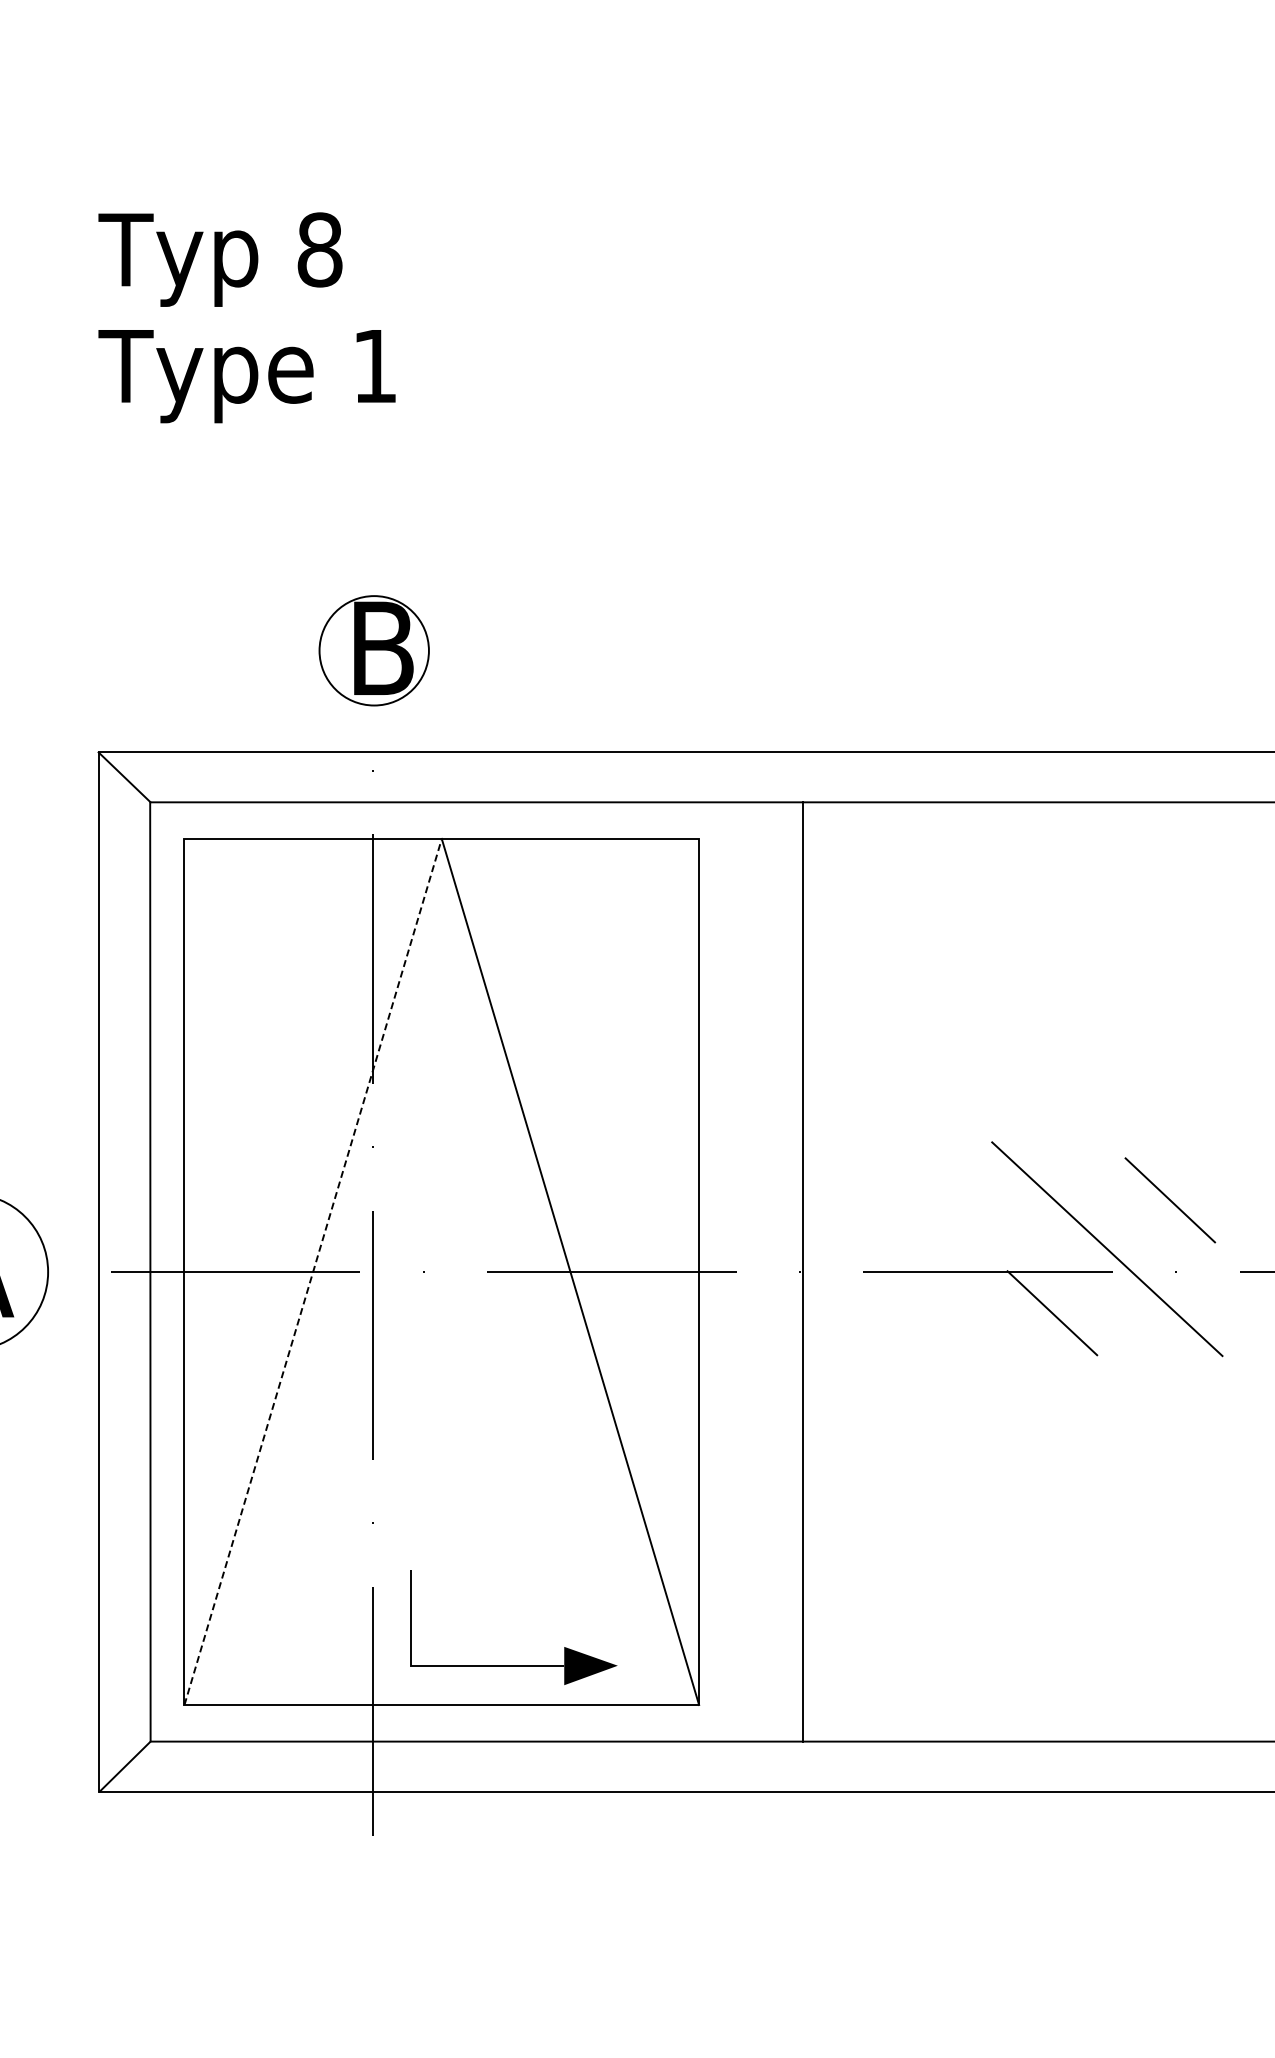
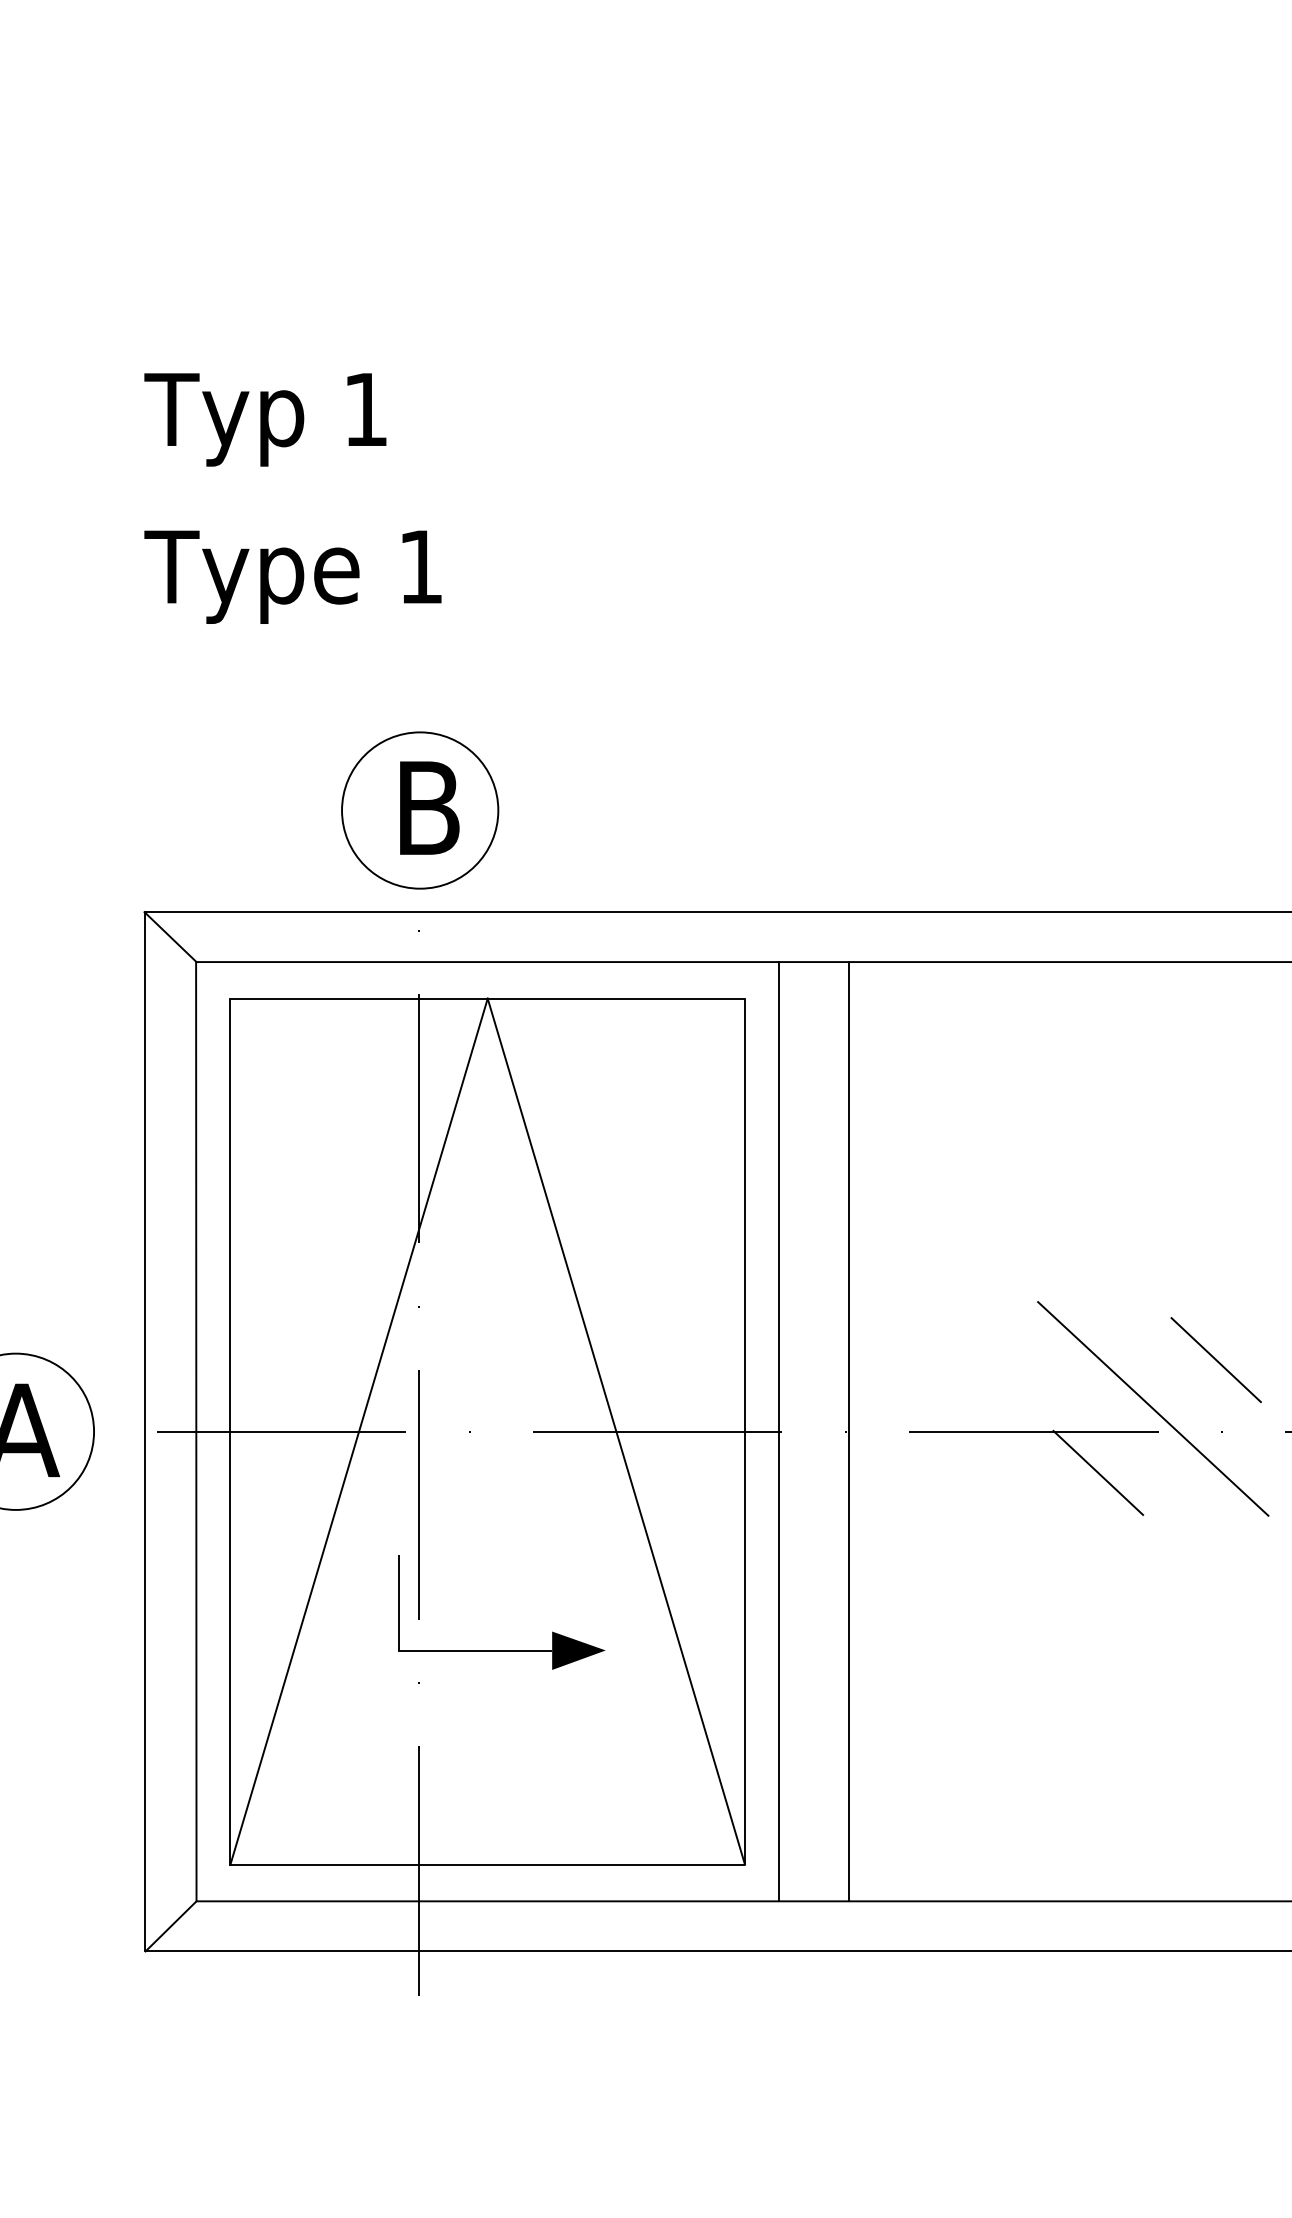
text: (319, 249) -> (365, 409), 8 -> 1
text: (246, 375) -> (292, 576), moved
circle: (374, 650) -> (420, 810), size x1.43
line: (313, 1271) -> (359, 1431), dashed -> solid
line: (733, 1271) -> (779, 1431), added
part: (513, 1665) -> (501, 1650), moved

